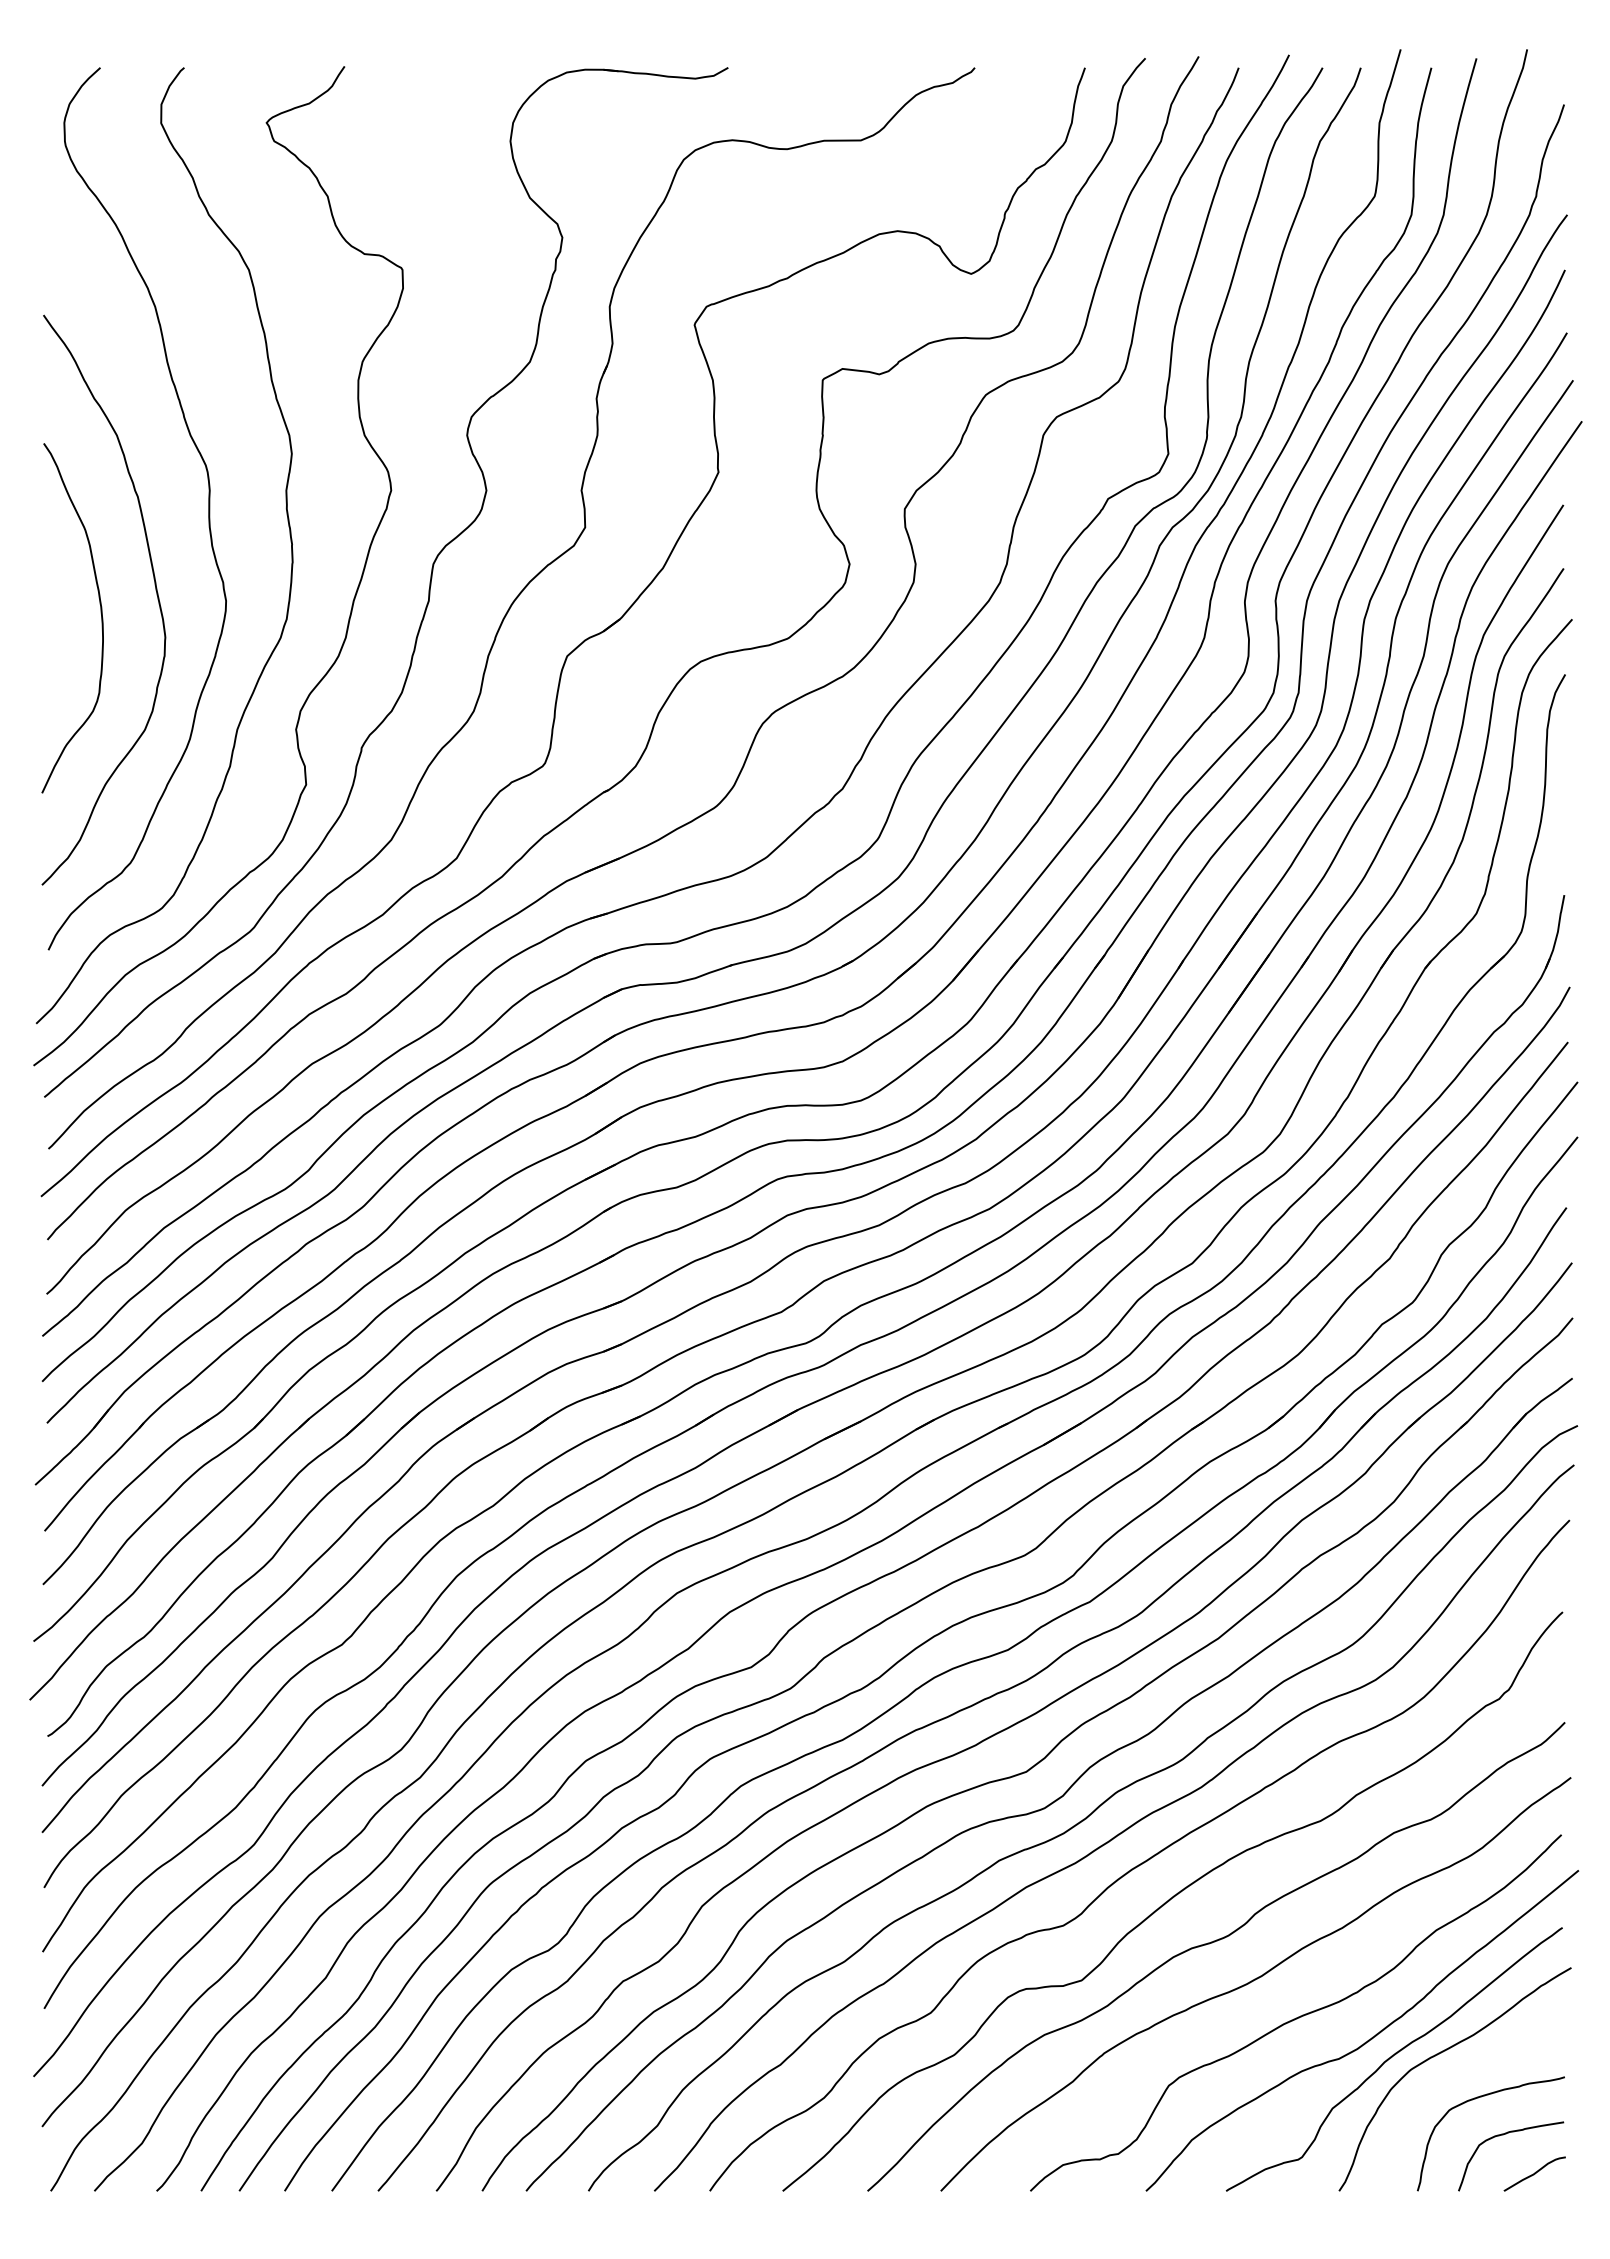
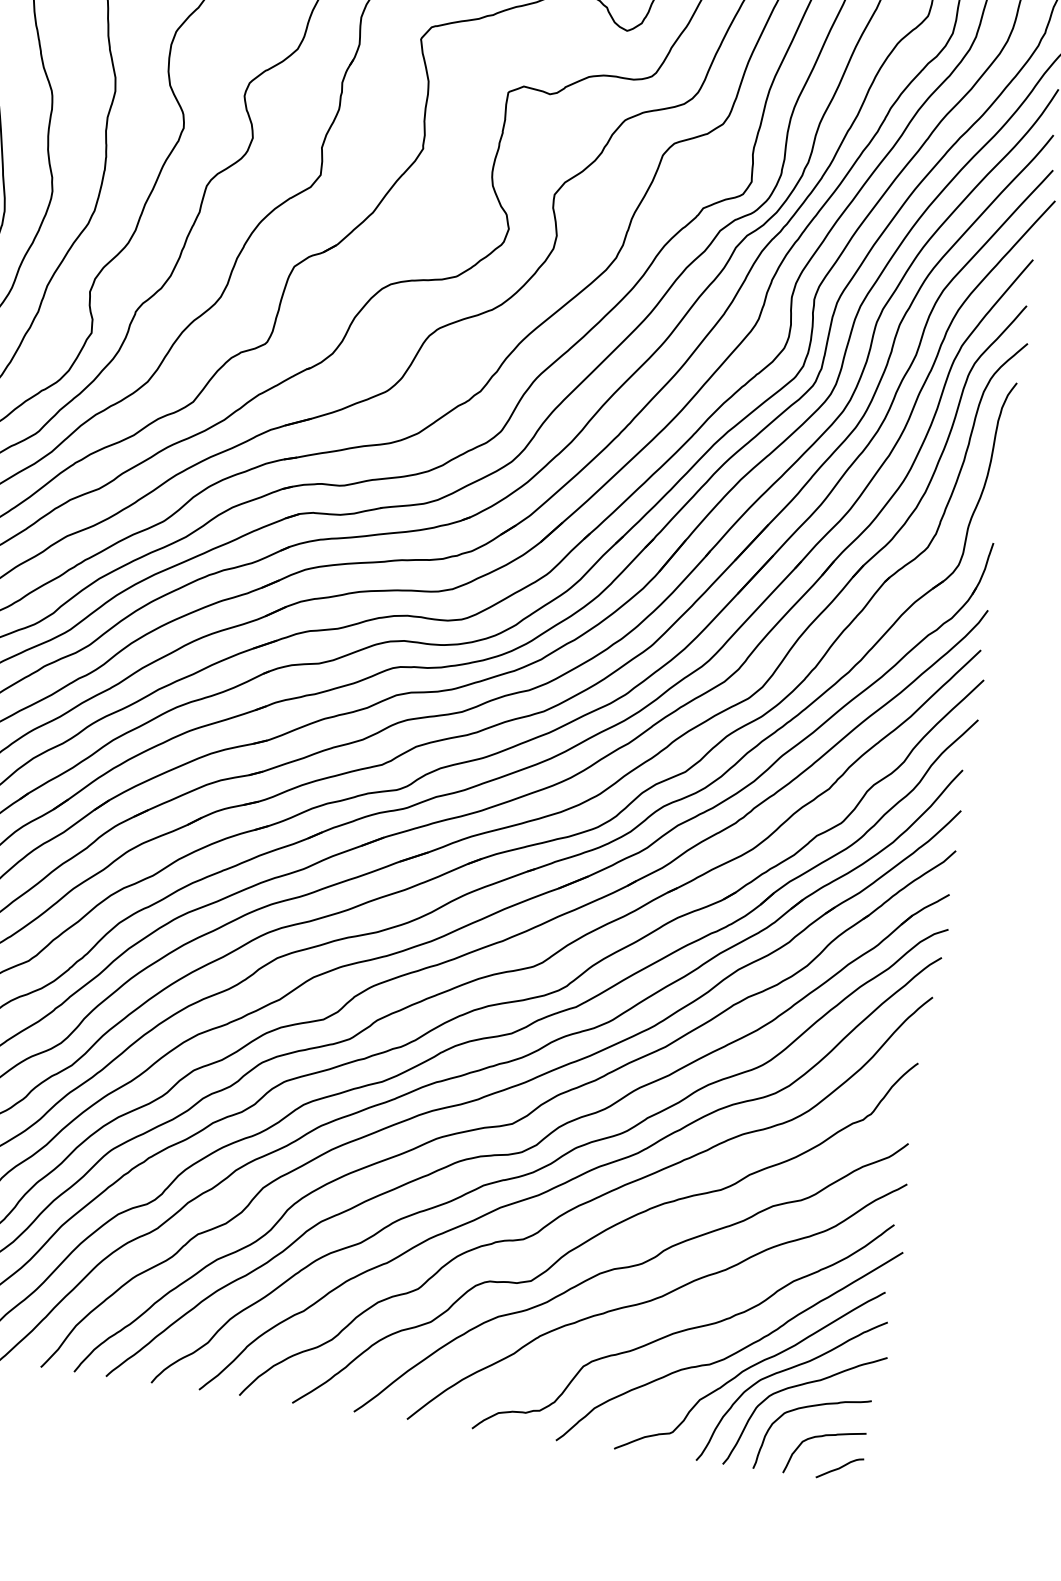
curve: (1460, 2072) -> (796, 1386), added

